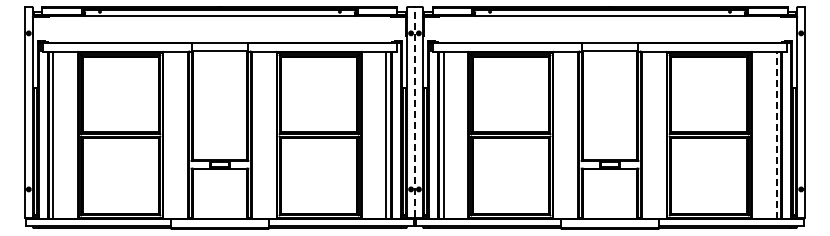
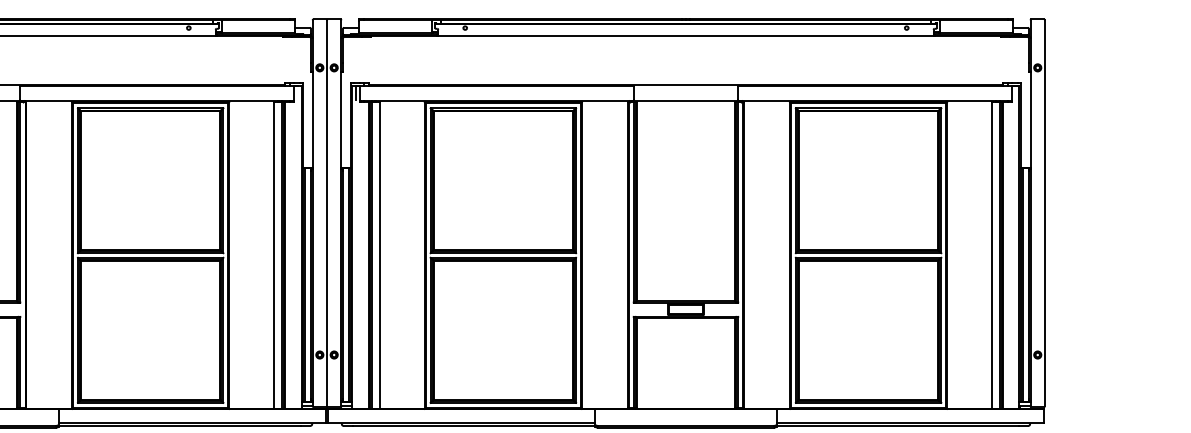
line: (415, 112) -> (327, 213), dashed -> solid
line: (776, 134) -> (992, 253), dashed -> solid

